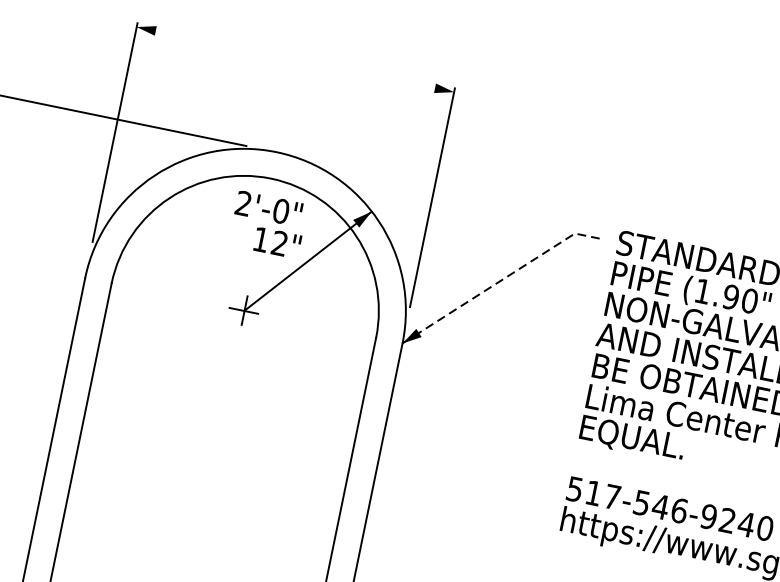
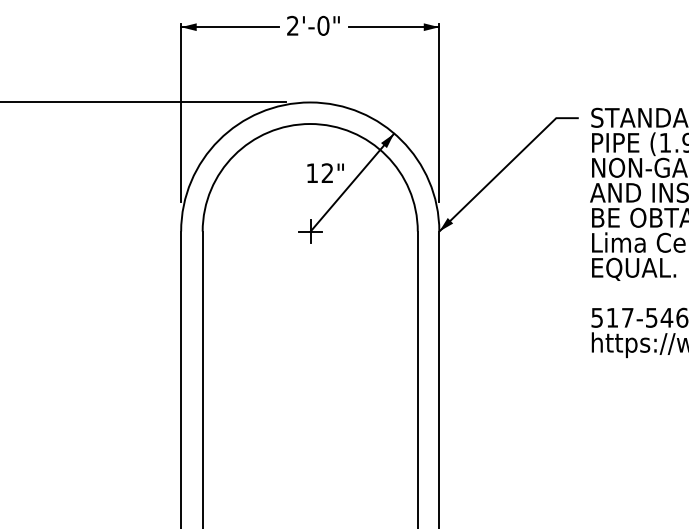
line: (197, 39) -> (230, 27), added
line: (398, 81) -> (394, 27), added
text: (269, 208) -> (313, 25), moved
line: (501, 280) -> (506, 166), dashed -> solid

